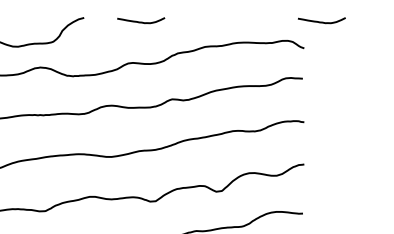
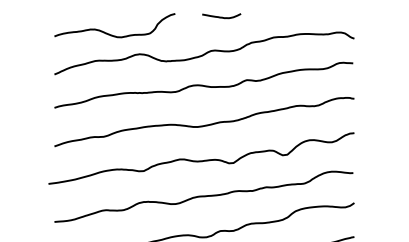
curve: (321, 21) -> (368, 16), removed

